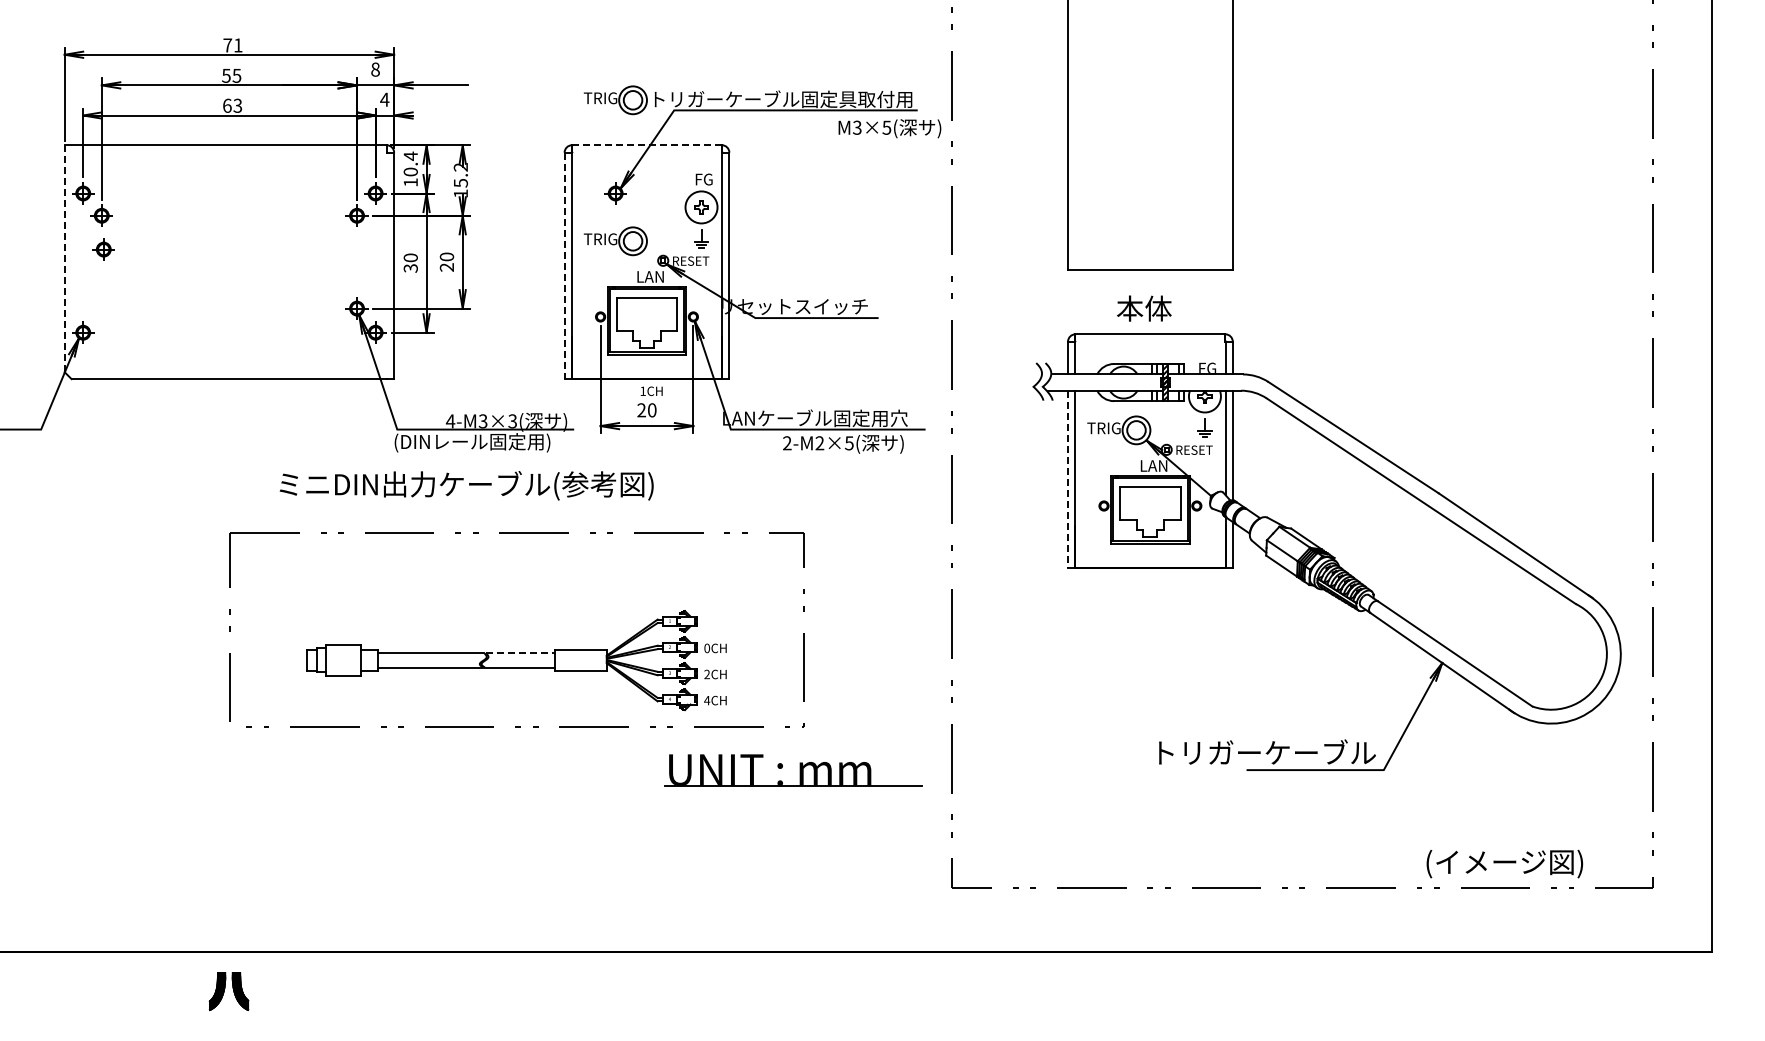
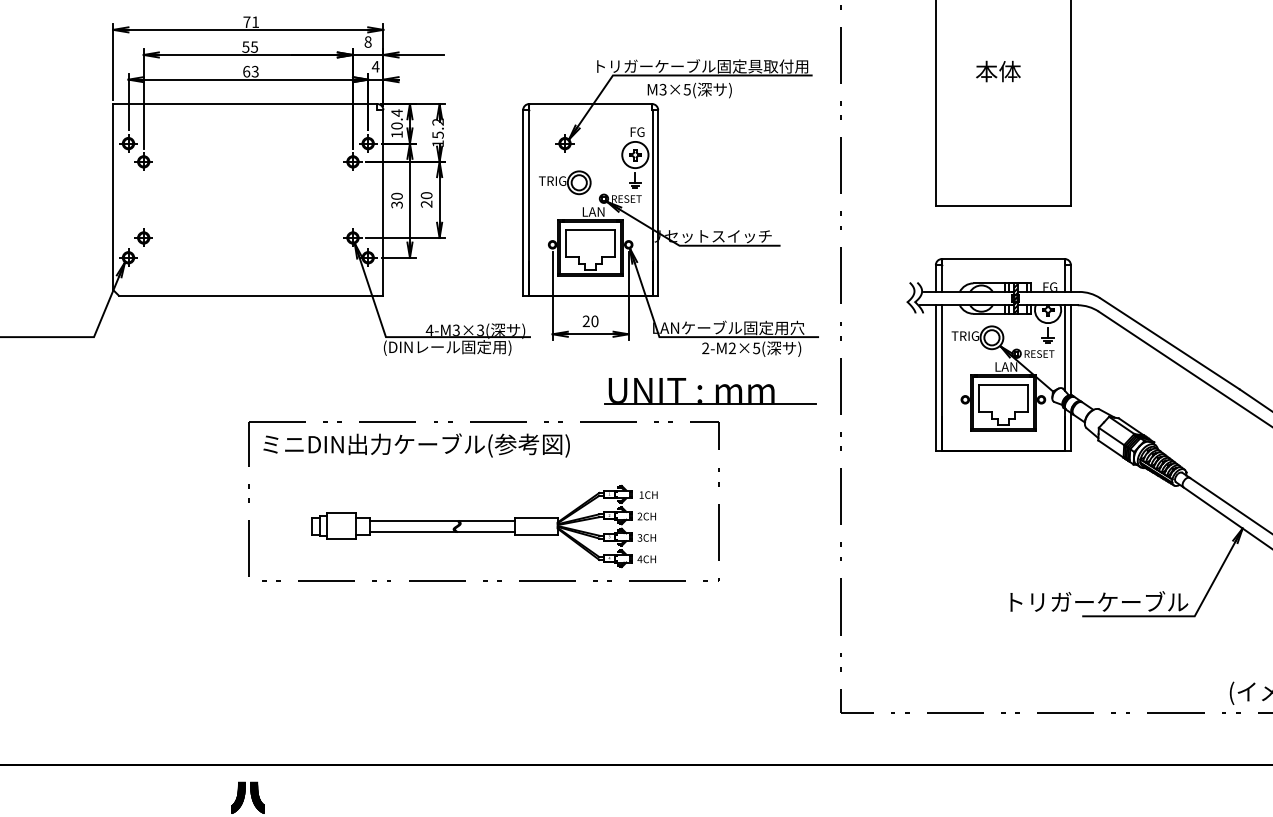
part: (615, 100) -> (564, 67), removed
text: (889, 128) -> (689, 90), moved
line: (646, 145) -> (590, 104), dashed -> solid
part: (103, 249) -> (143, 237), moved
line: (64, 258) -> (113, 196), dashed -> solid
line: (564, 266) -> (523, 203), dashed -> solid
text: (1144, 308) -> (998, 71), moved
text: (651, 390) -> (648, 494), moved
line: (1068, 479) -> (936, 378), dashed -> solid
text: (466, 485) -> (416, 445), moved
text: (707, 648) -> (640, 516), 0CH -> 2CH
line: (520, 653) -> (486, 520), dashed -> solid
text: (706, 675) -> (639, 538), 2CH -> 3CH
part: (793, 770) -> (710, 391), moved

